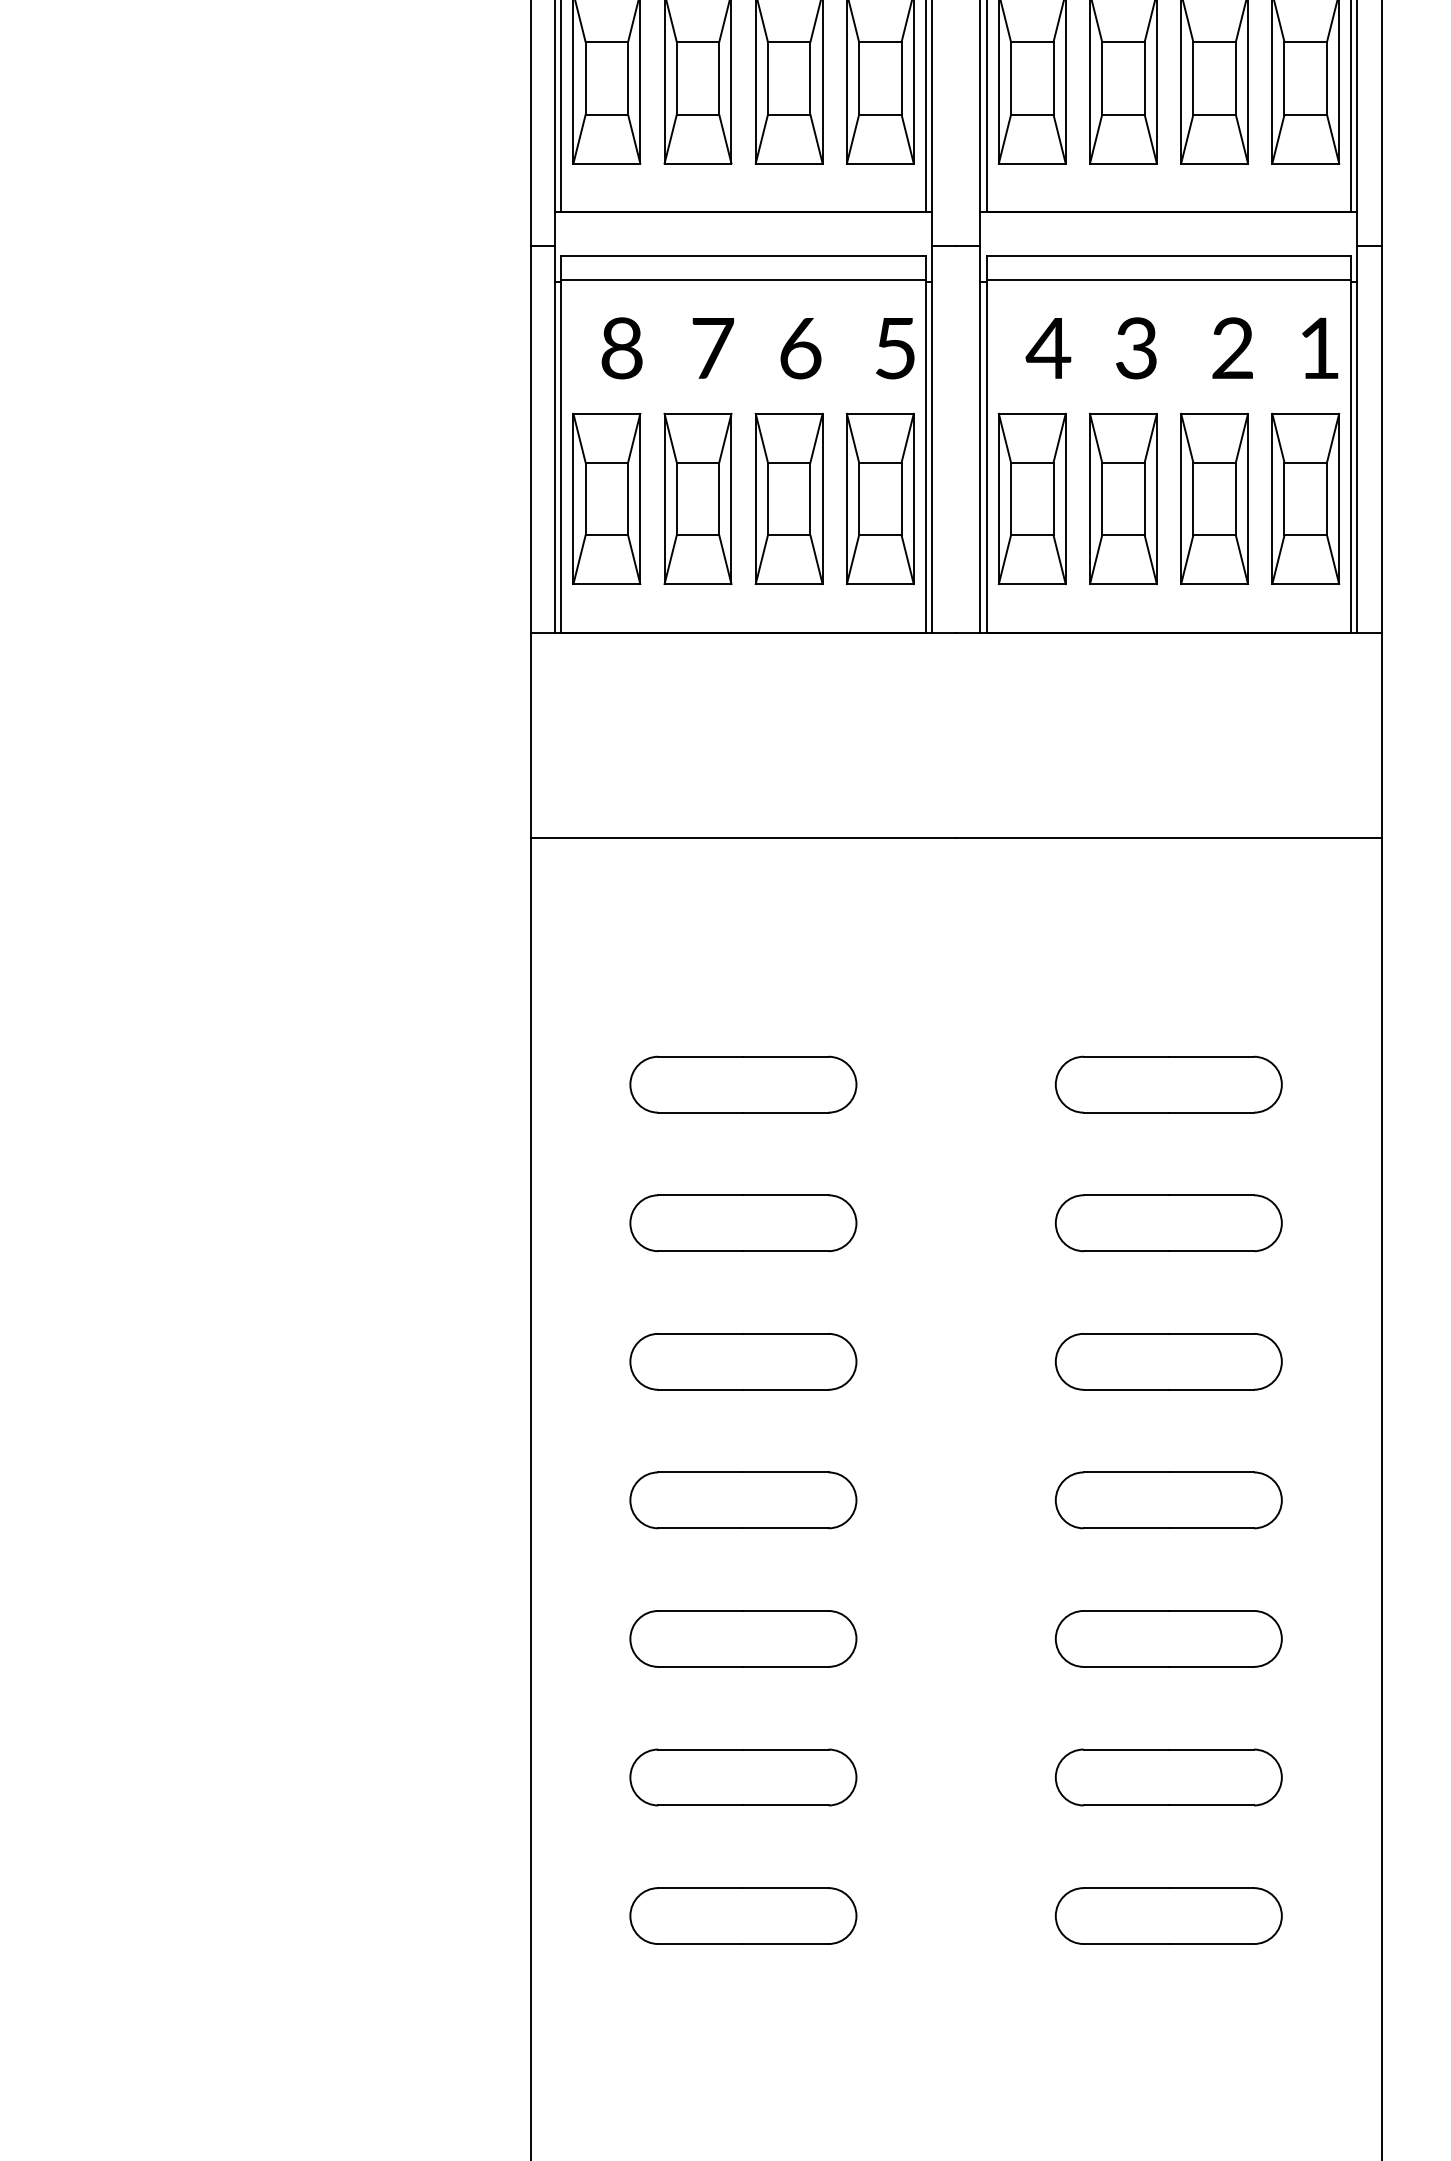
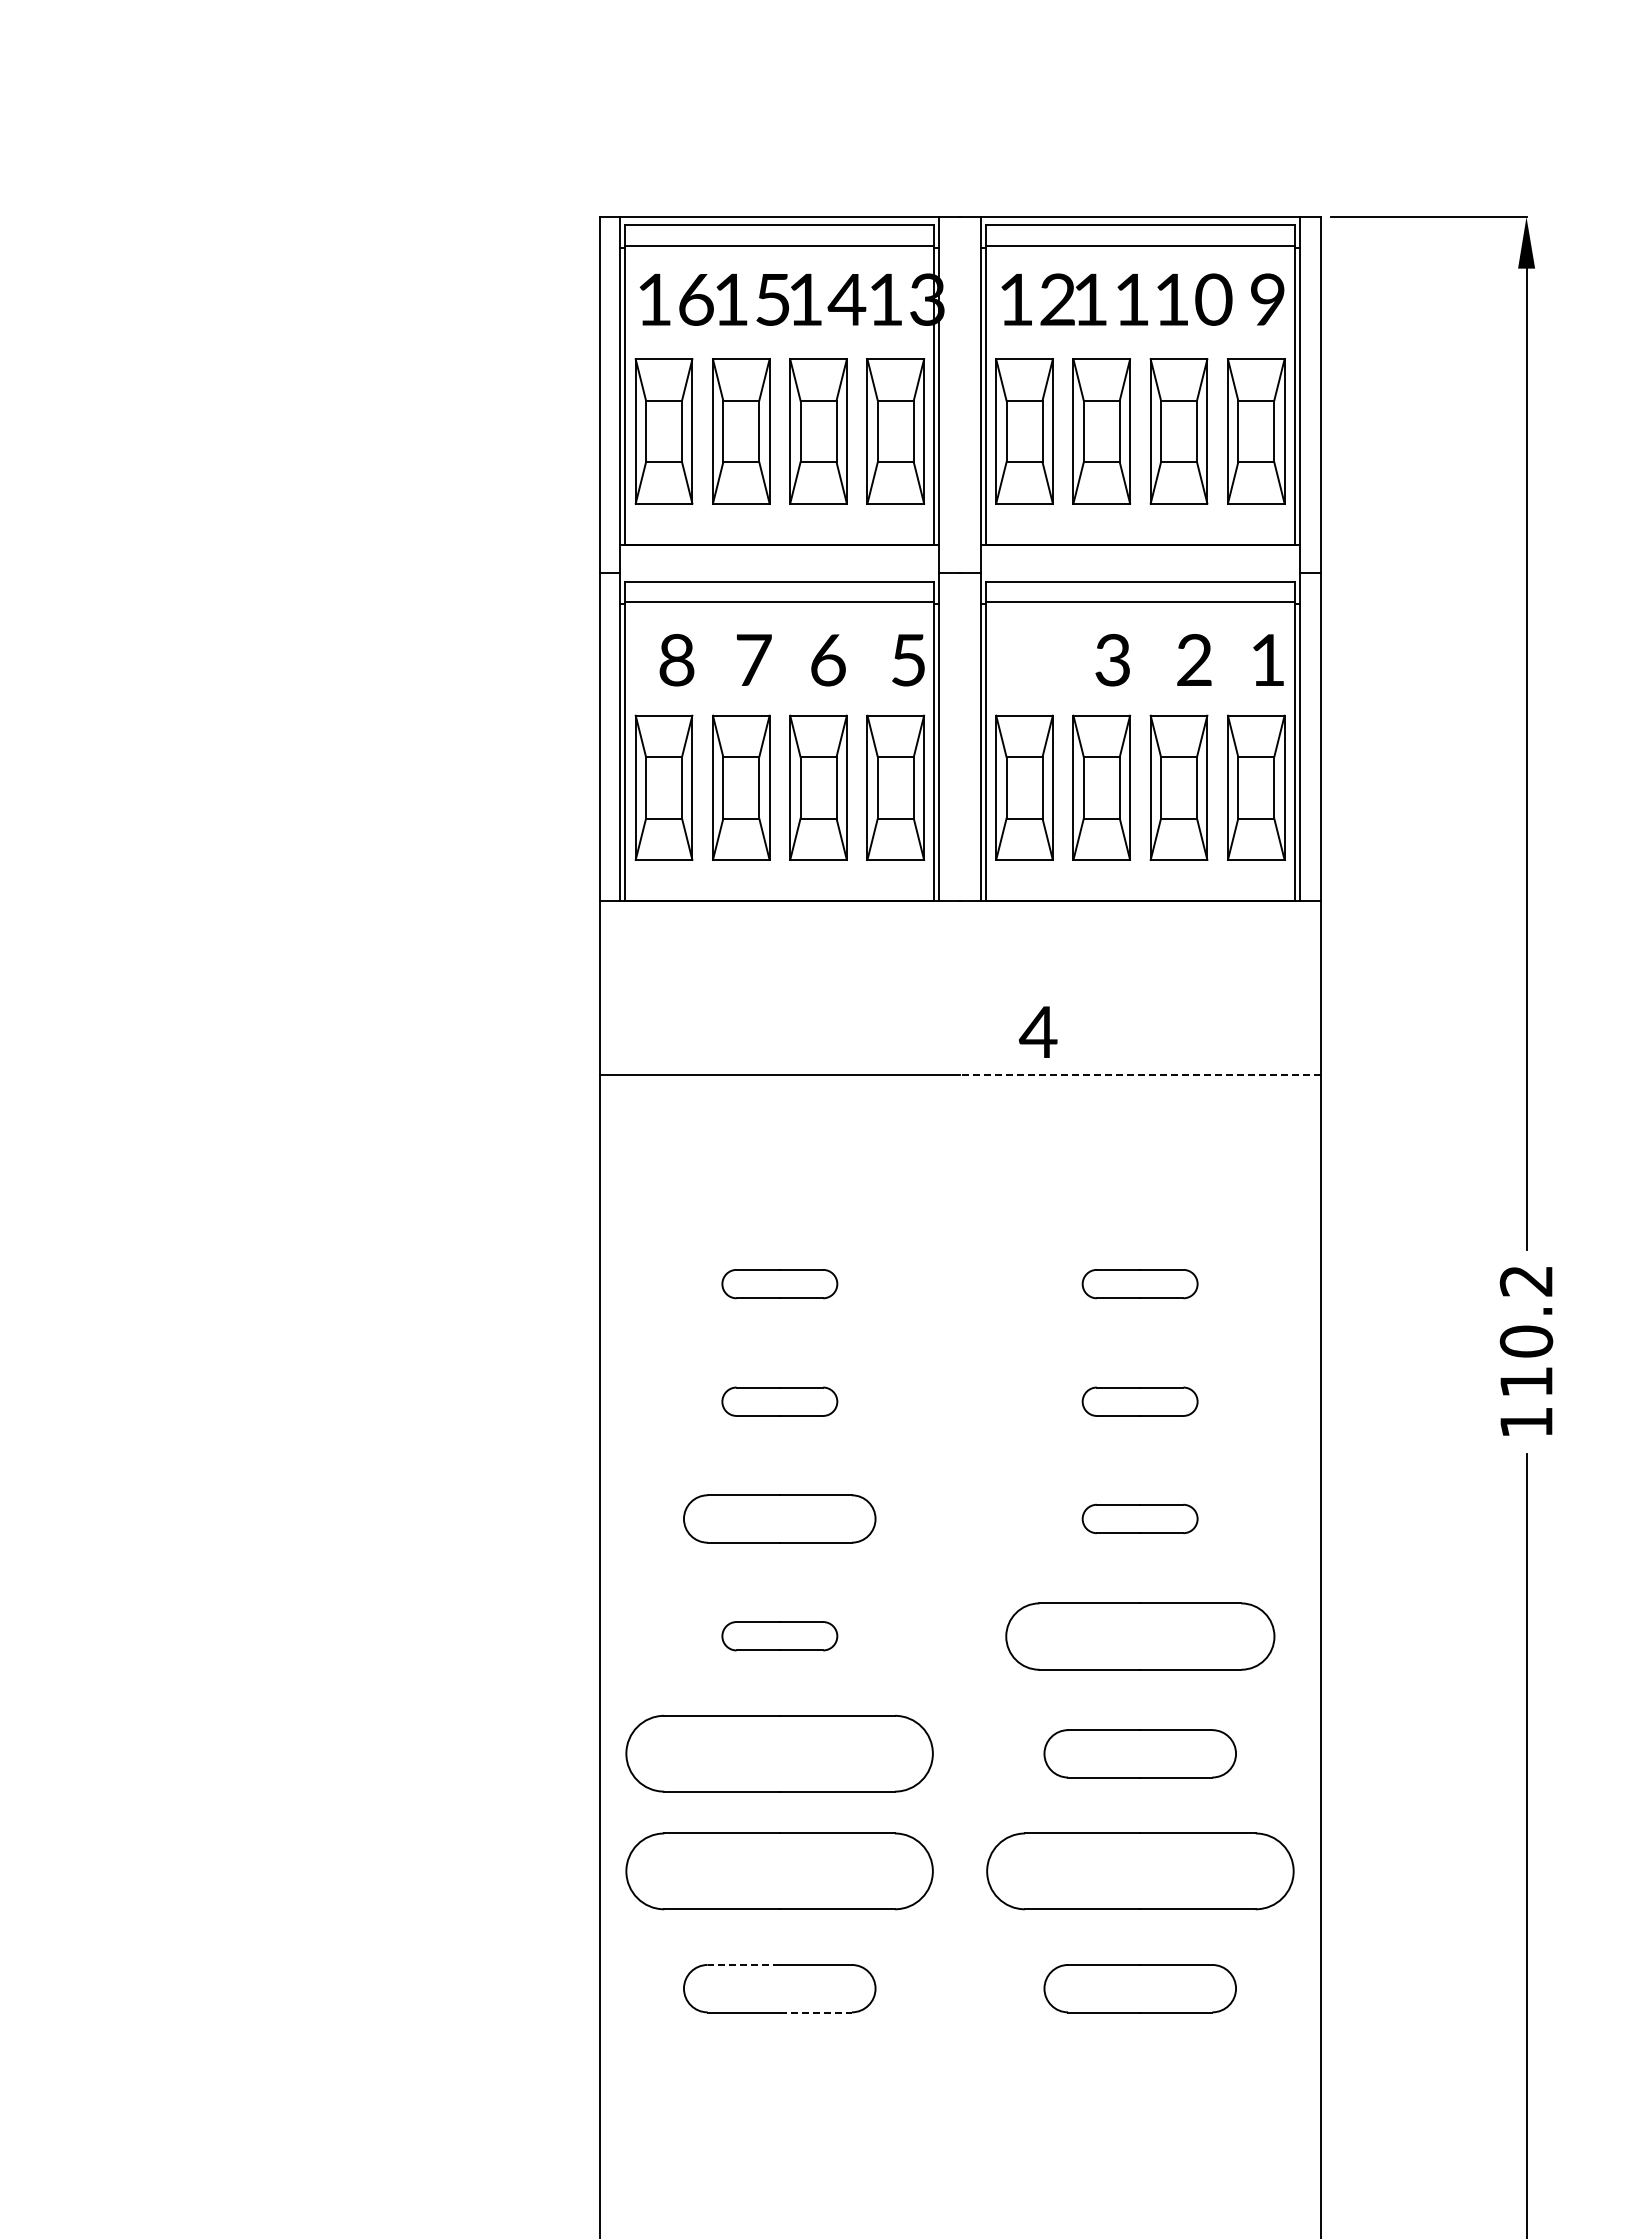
text: (1048, 347) -> (1038, 1031), moved
line: (1167, 838) -> (1139, 1075), solid -> dashed
part: (743, 1083) -> (779, 1283), size x0.6
part: (1167, 1083) -> (1139, 1283), size x0.6
part: (743, 1223) -> (779, 1401), size x0.6
part: (1167, 1223) -> (1139, 1401), size x0.6
part: (1167, 1361) -> (1139, 1518), size x0.6
part: (743, 1499) -> (779, 1635), size x0.6
part: (1167, 1499) -> (1139, 1635), size x1.4
part: (743, 1638) -> (779, 1753), size x1.6
part: (743, 1776) -> (779, 1870), size x1.6
part: (1167, 1776) -> (1139, 1870), size x1.6
line: (700, 1887) -> (743, 1964), solid -> dashed
line: (786, 1944) -> (816, 2012), solid -> dashed

